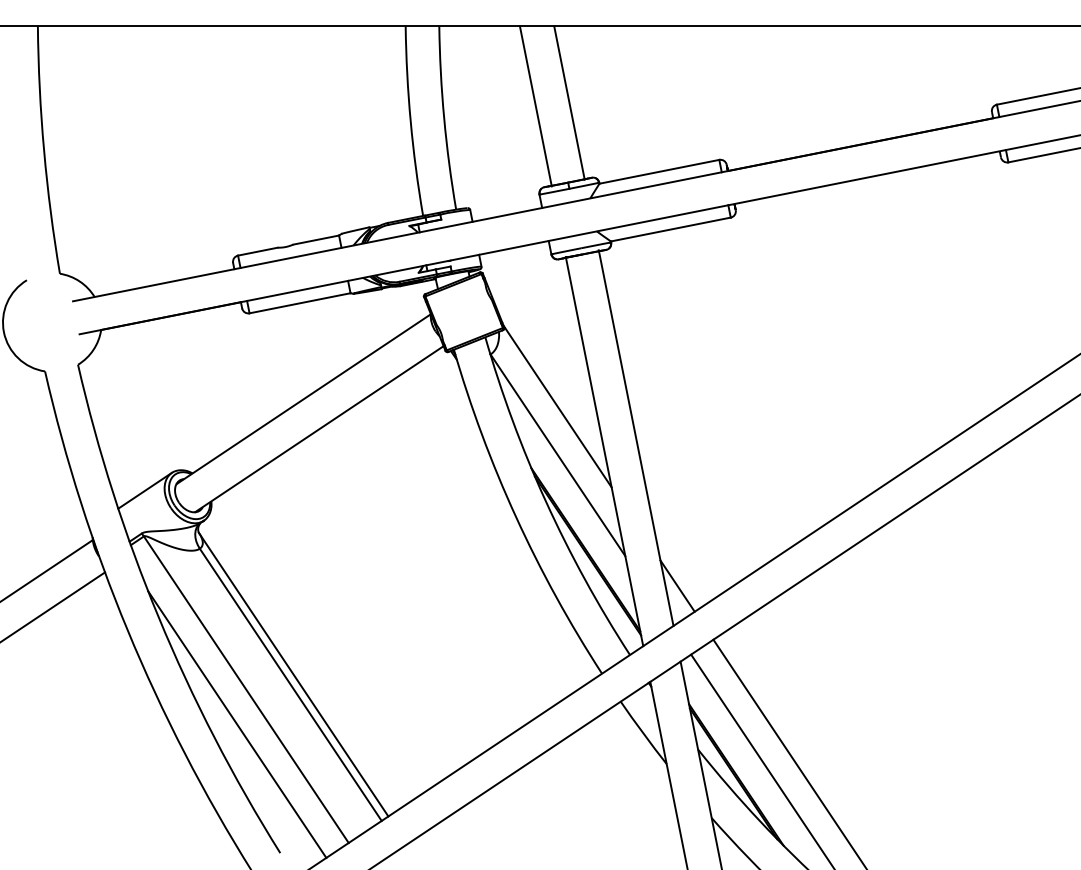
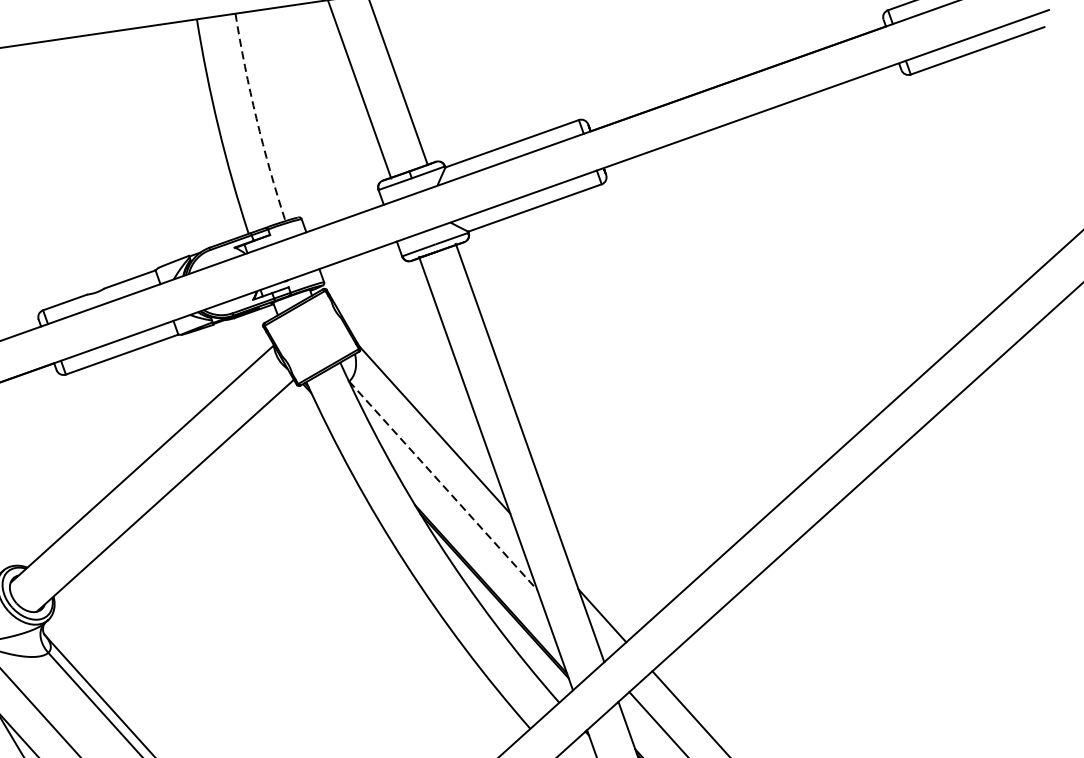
arc: (444, 118) -> (256, 118), solid -> dashed
line: (558, 455) -> (443, 485), solid -> dashed

